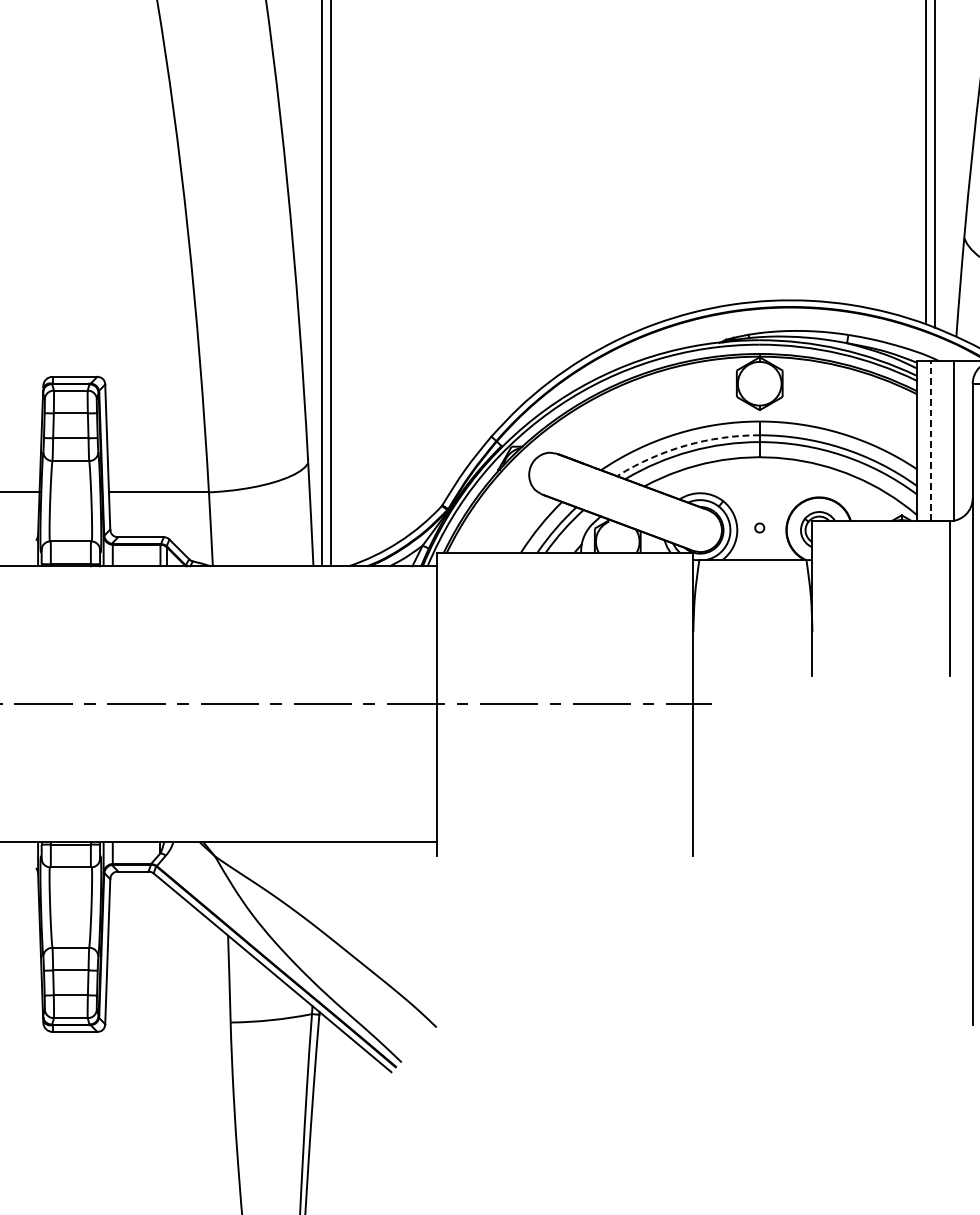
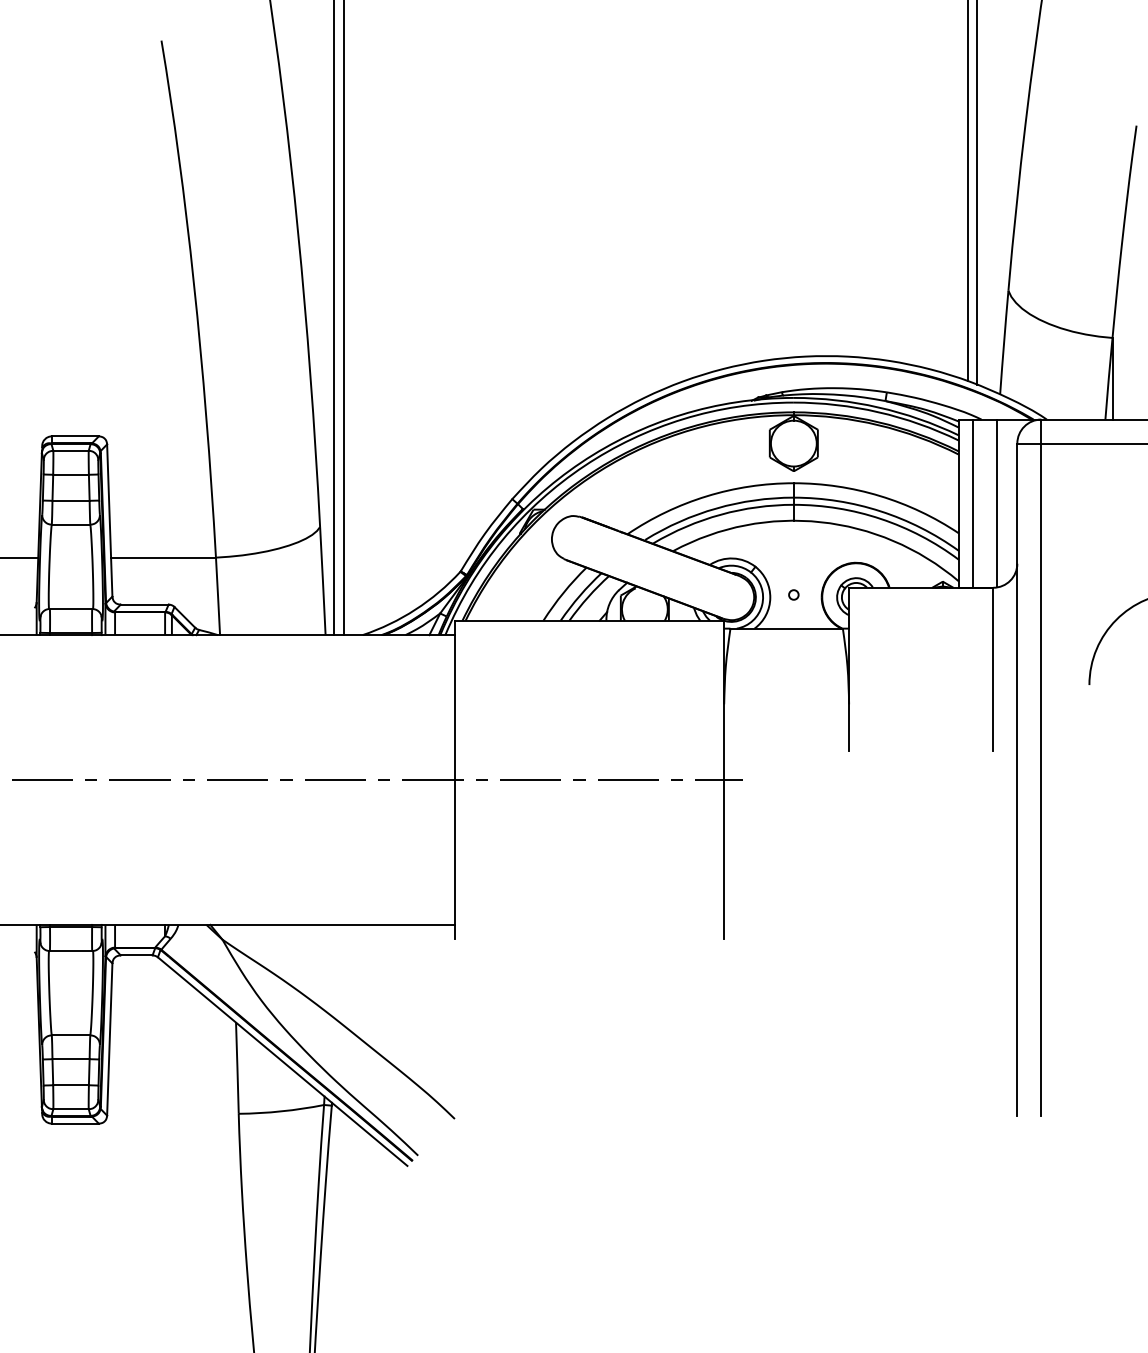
line: (930, 440) -> (973, 503), dashed -> solid
arc: (686, 445) -> (716, 508), dashed -> solid

